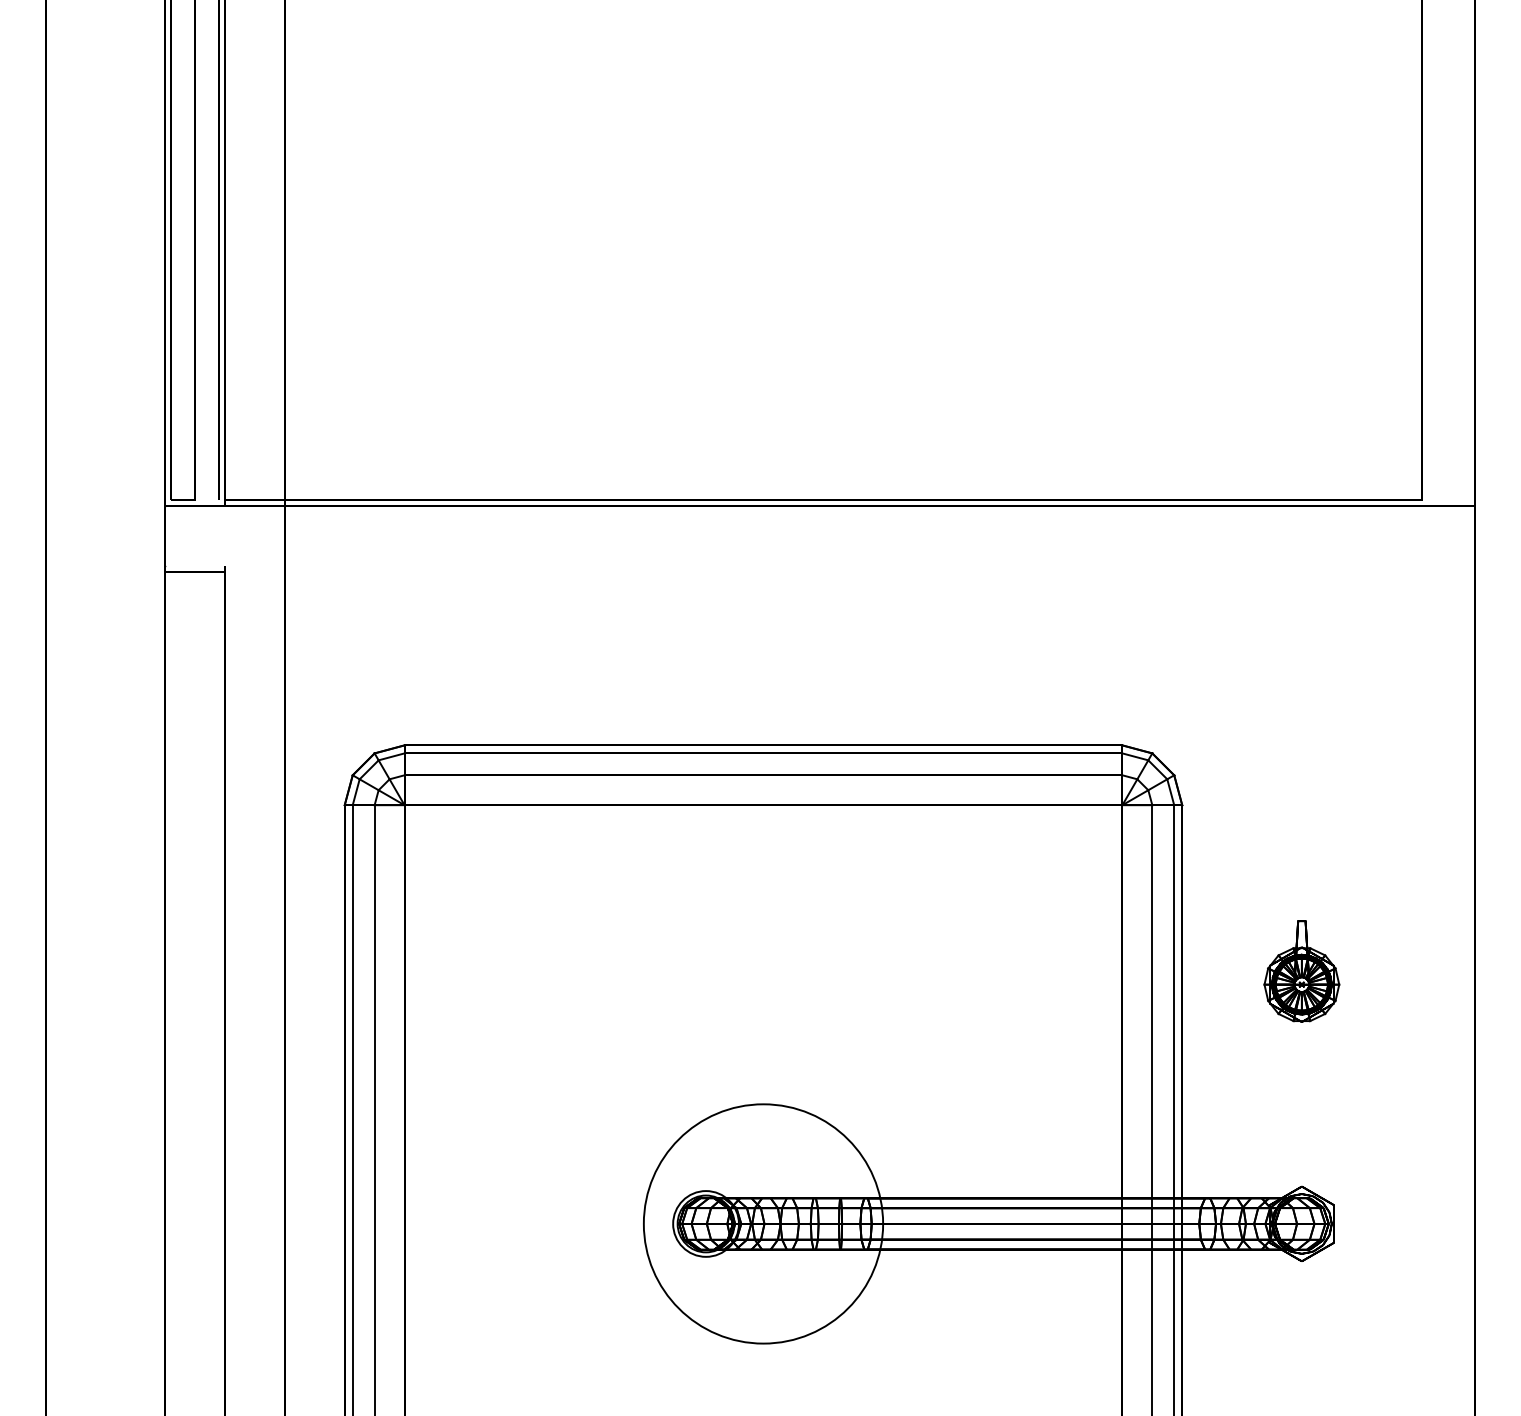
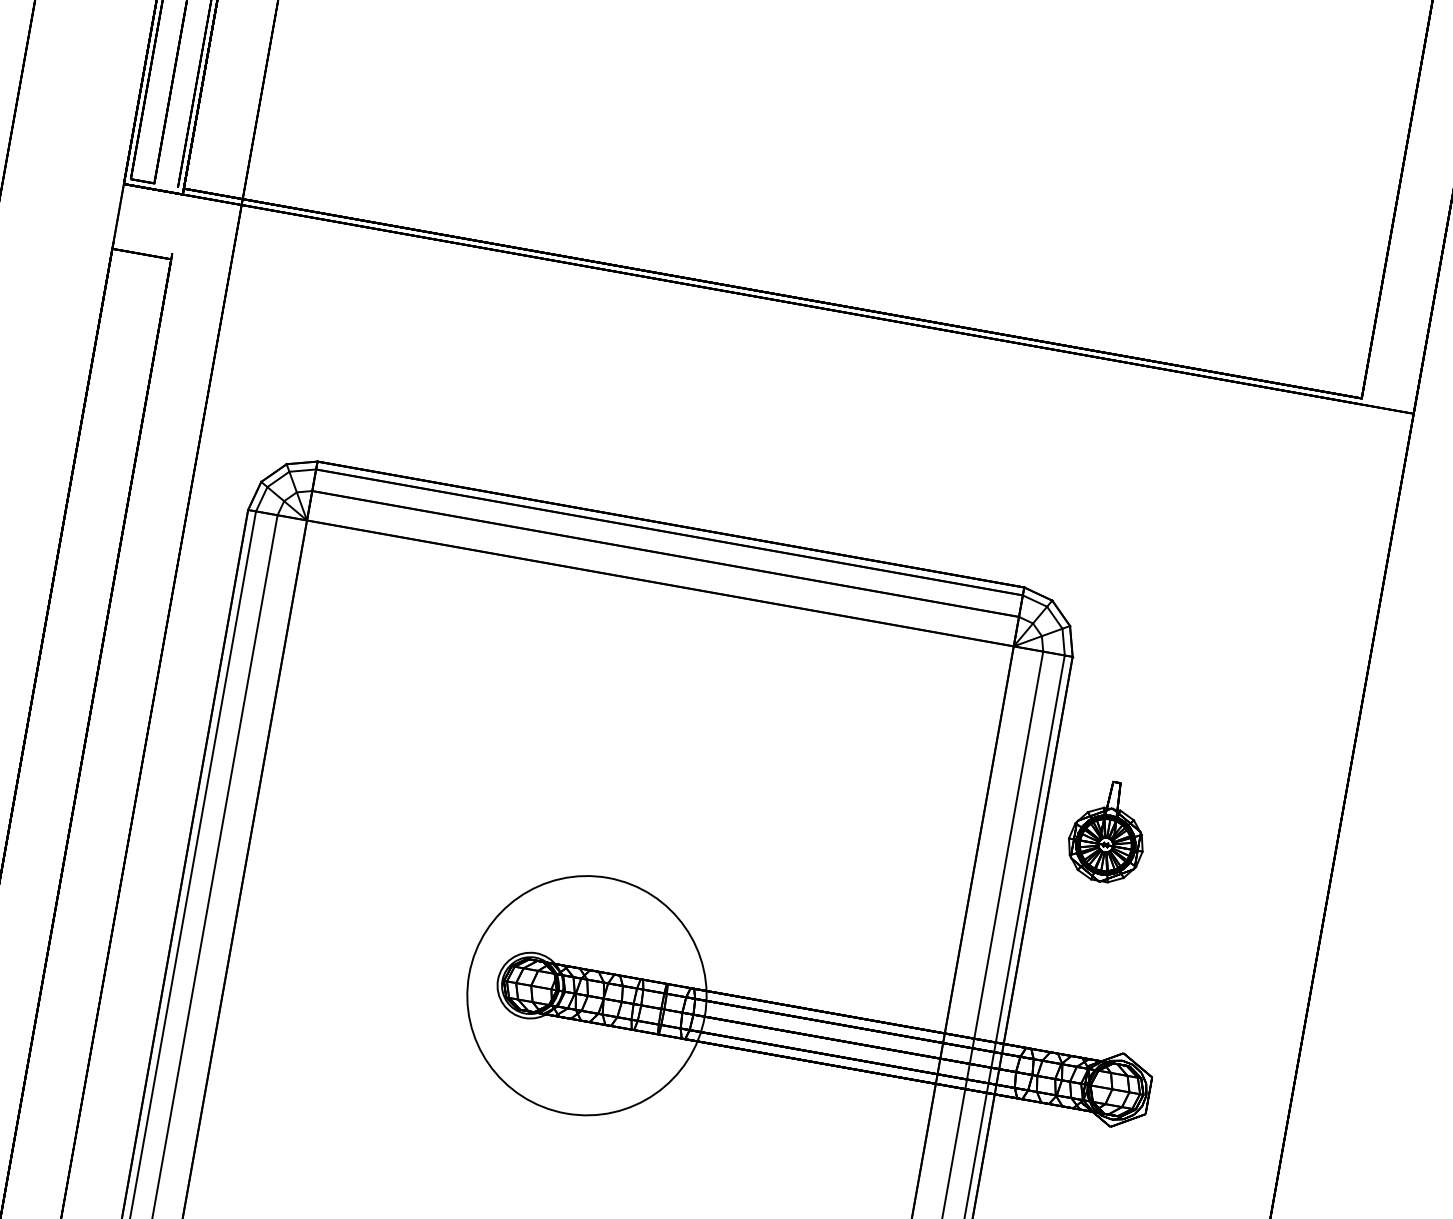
part: (1301, 971) -> (1107, 832), moved

